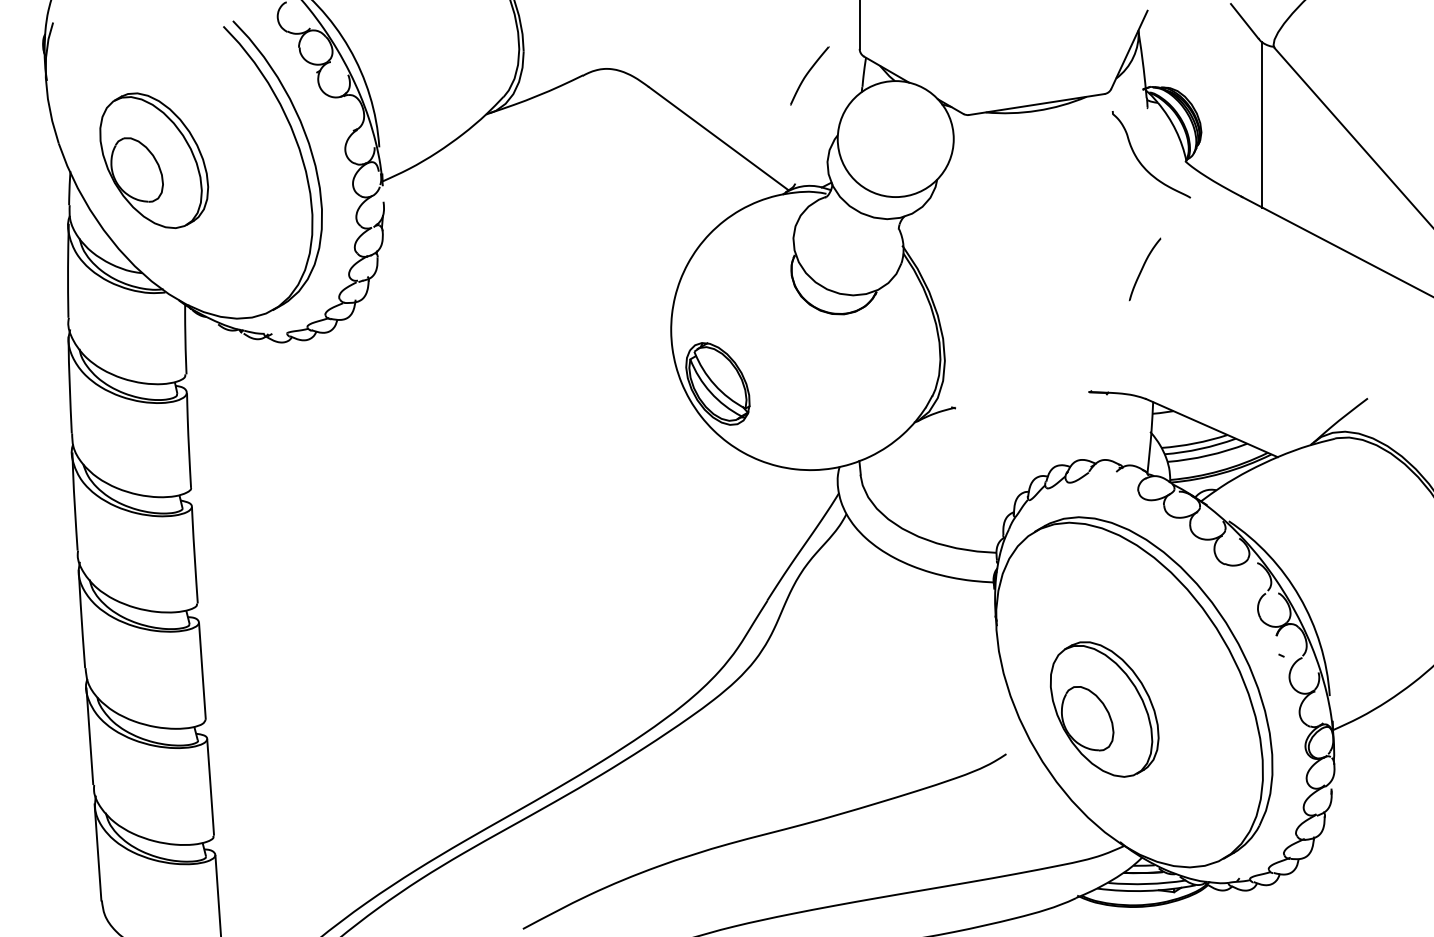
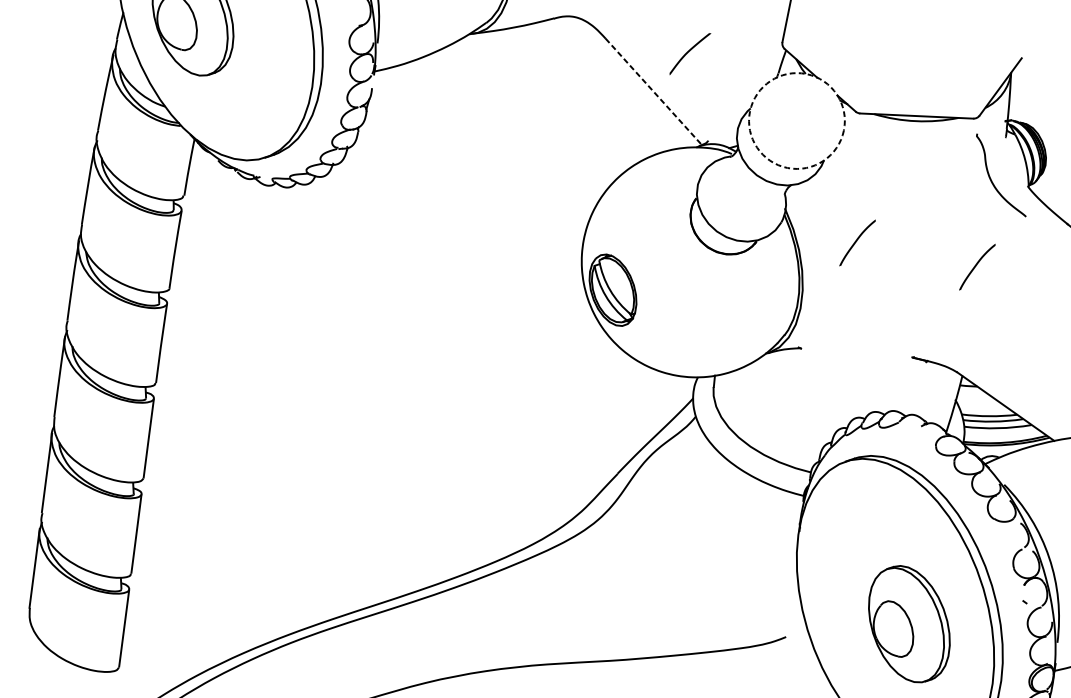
curve: (807, 75) -> (688, 53), moved
line: (718, 138) -> (653, 91), solid -> dashed
circle: (895, 139) -> (796, 121), solid -> dashed
curve: (995, 268) -> (856, 242), added
part: (1104, 709) -> (909, 624), moved

